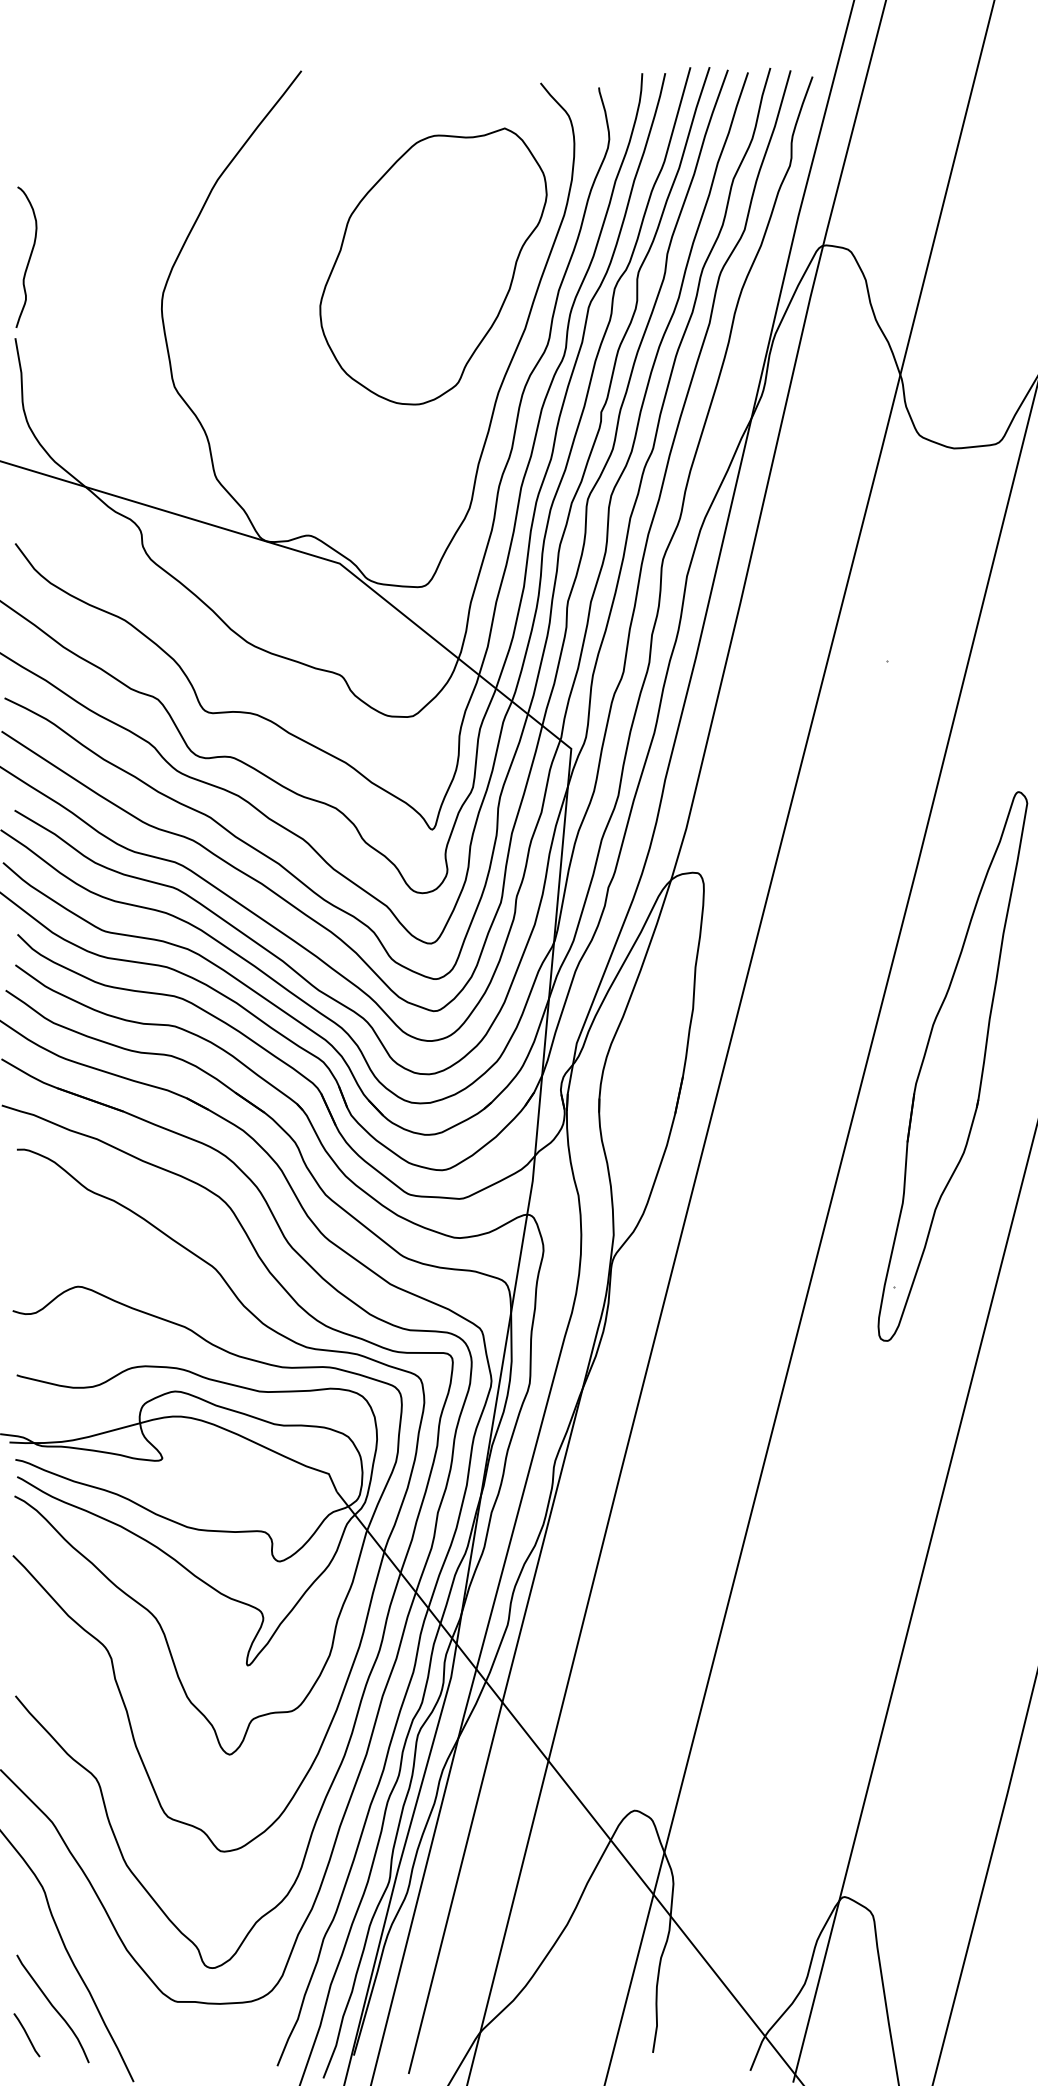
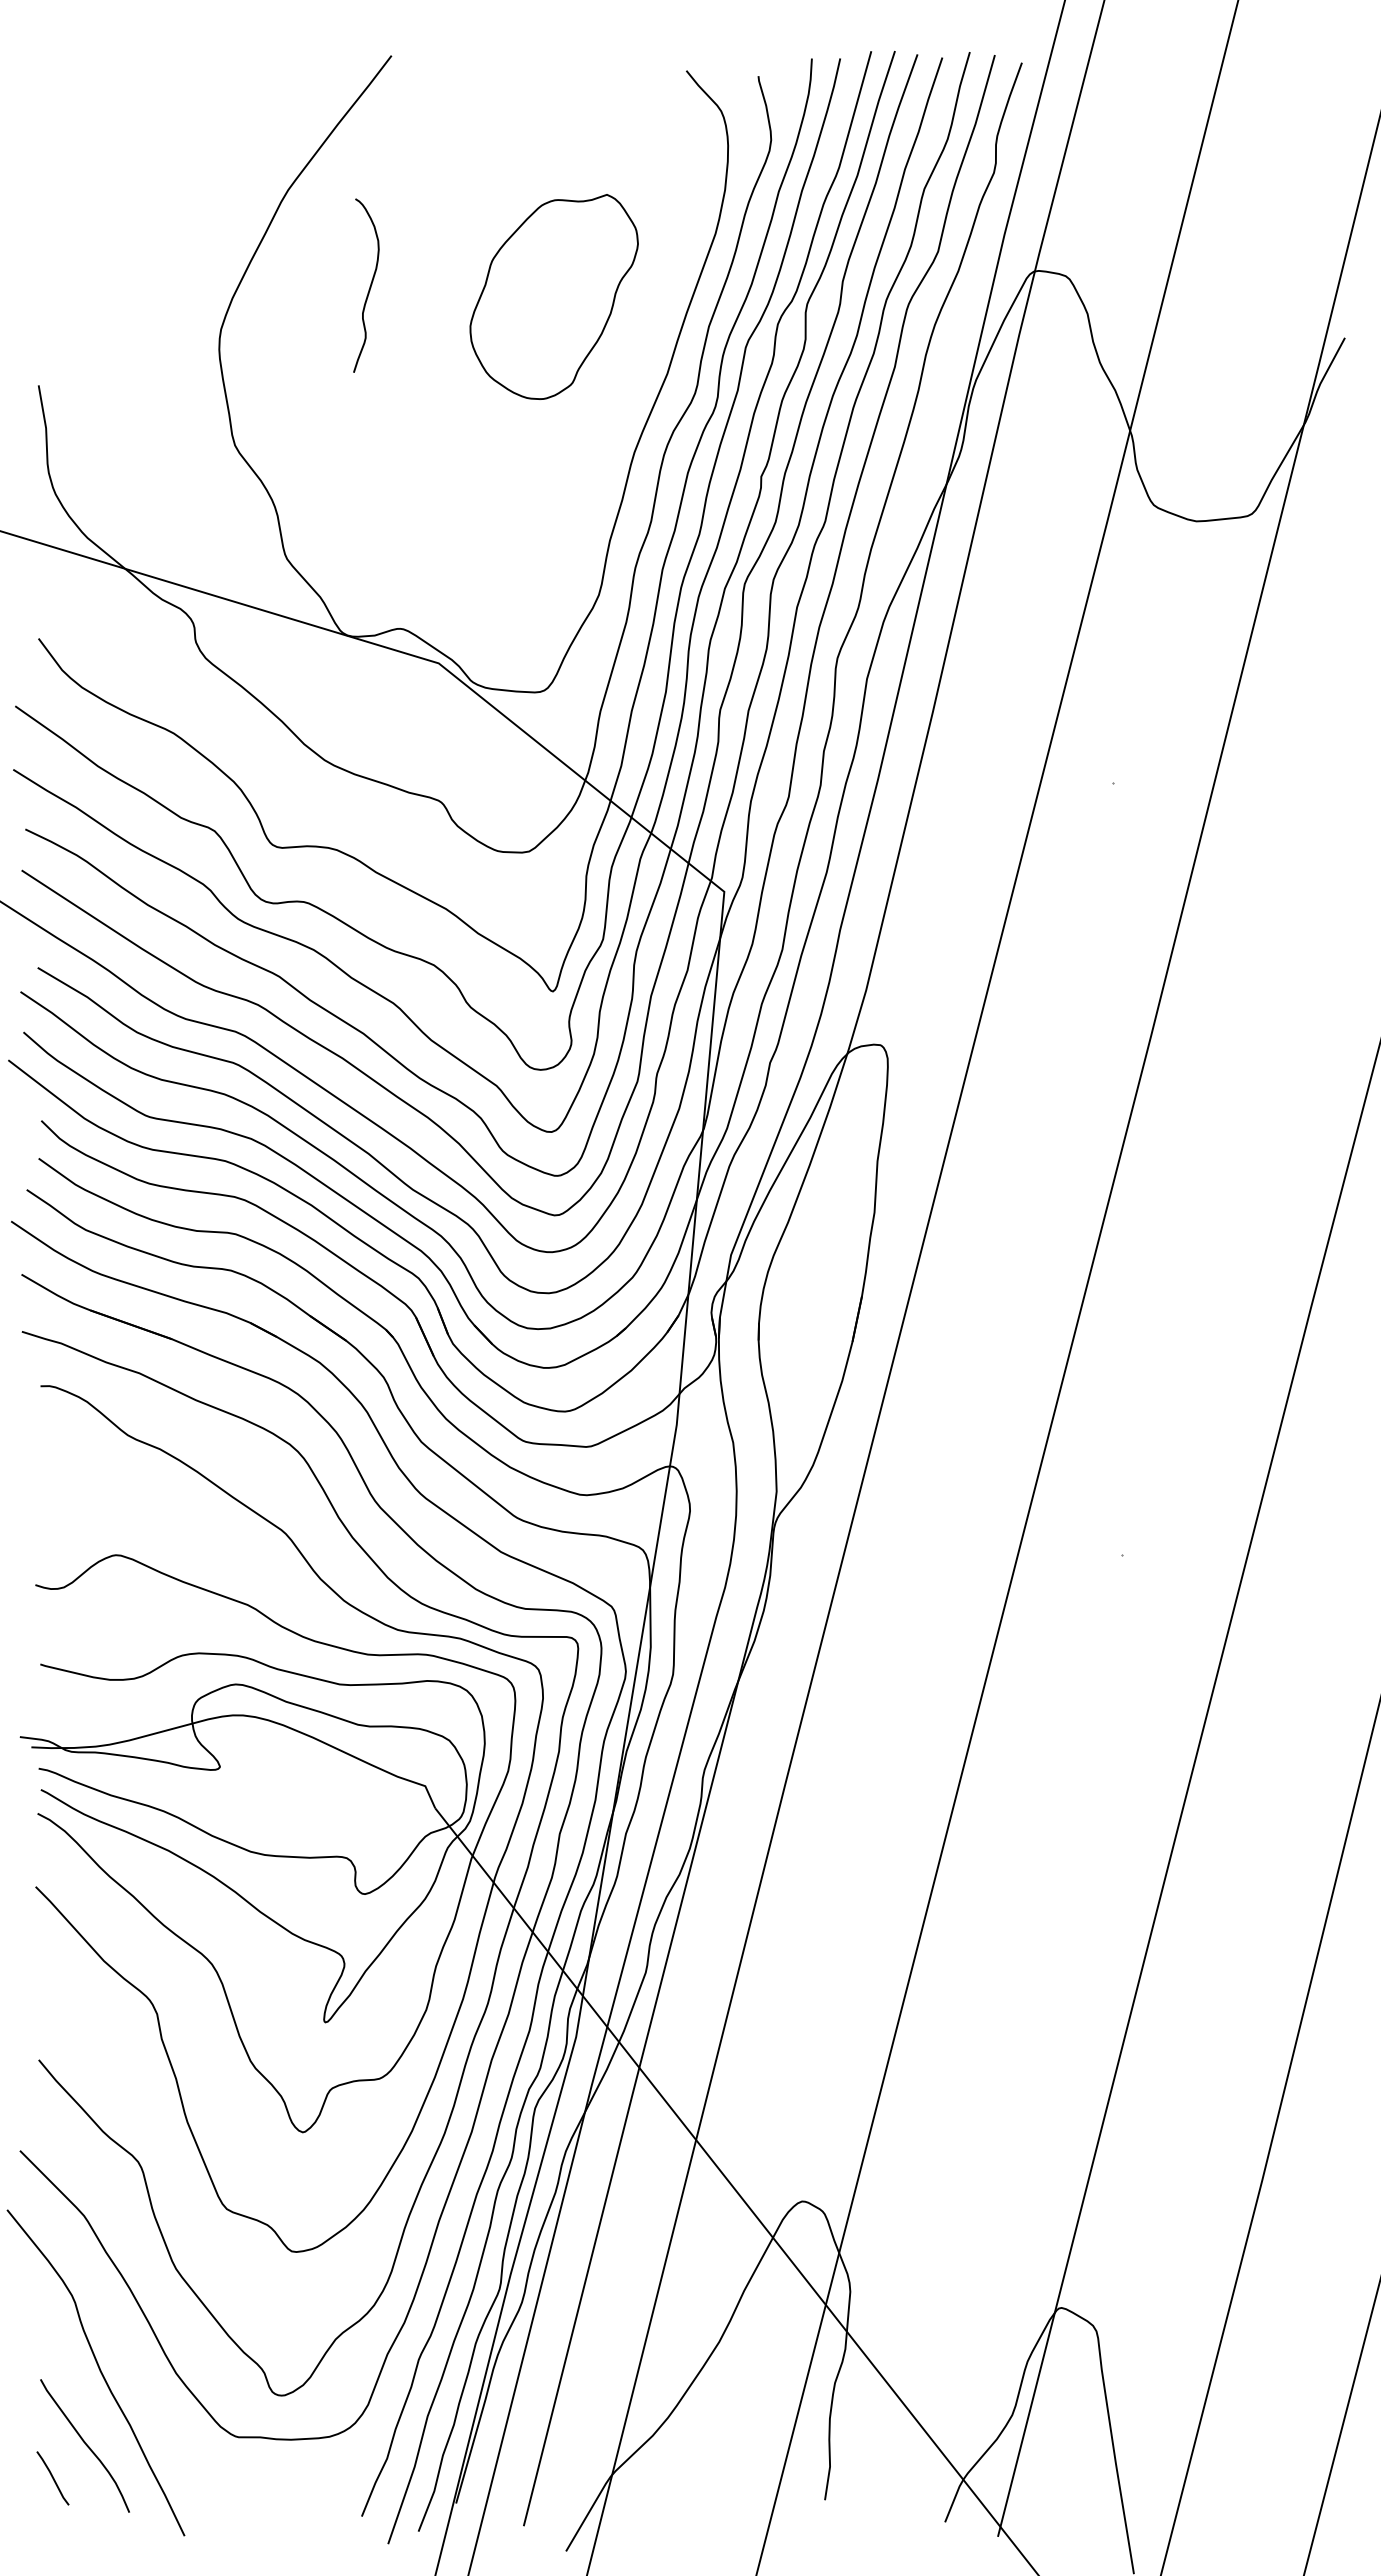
curve: (29, 258) -> (369, 286), moved
part: (432, 266) -> (553, 296), size x0.6
part: (952, 1066) -> (1194, 1283), removed

